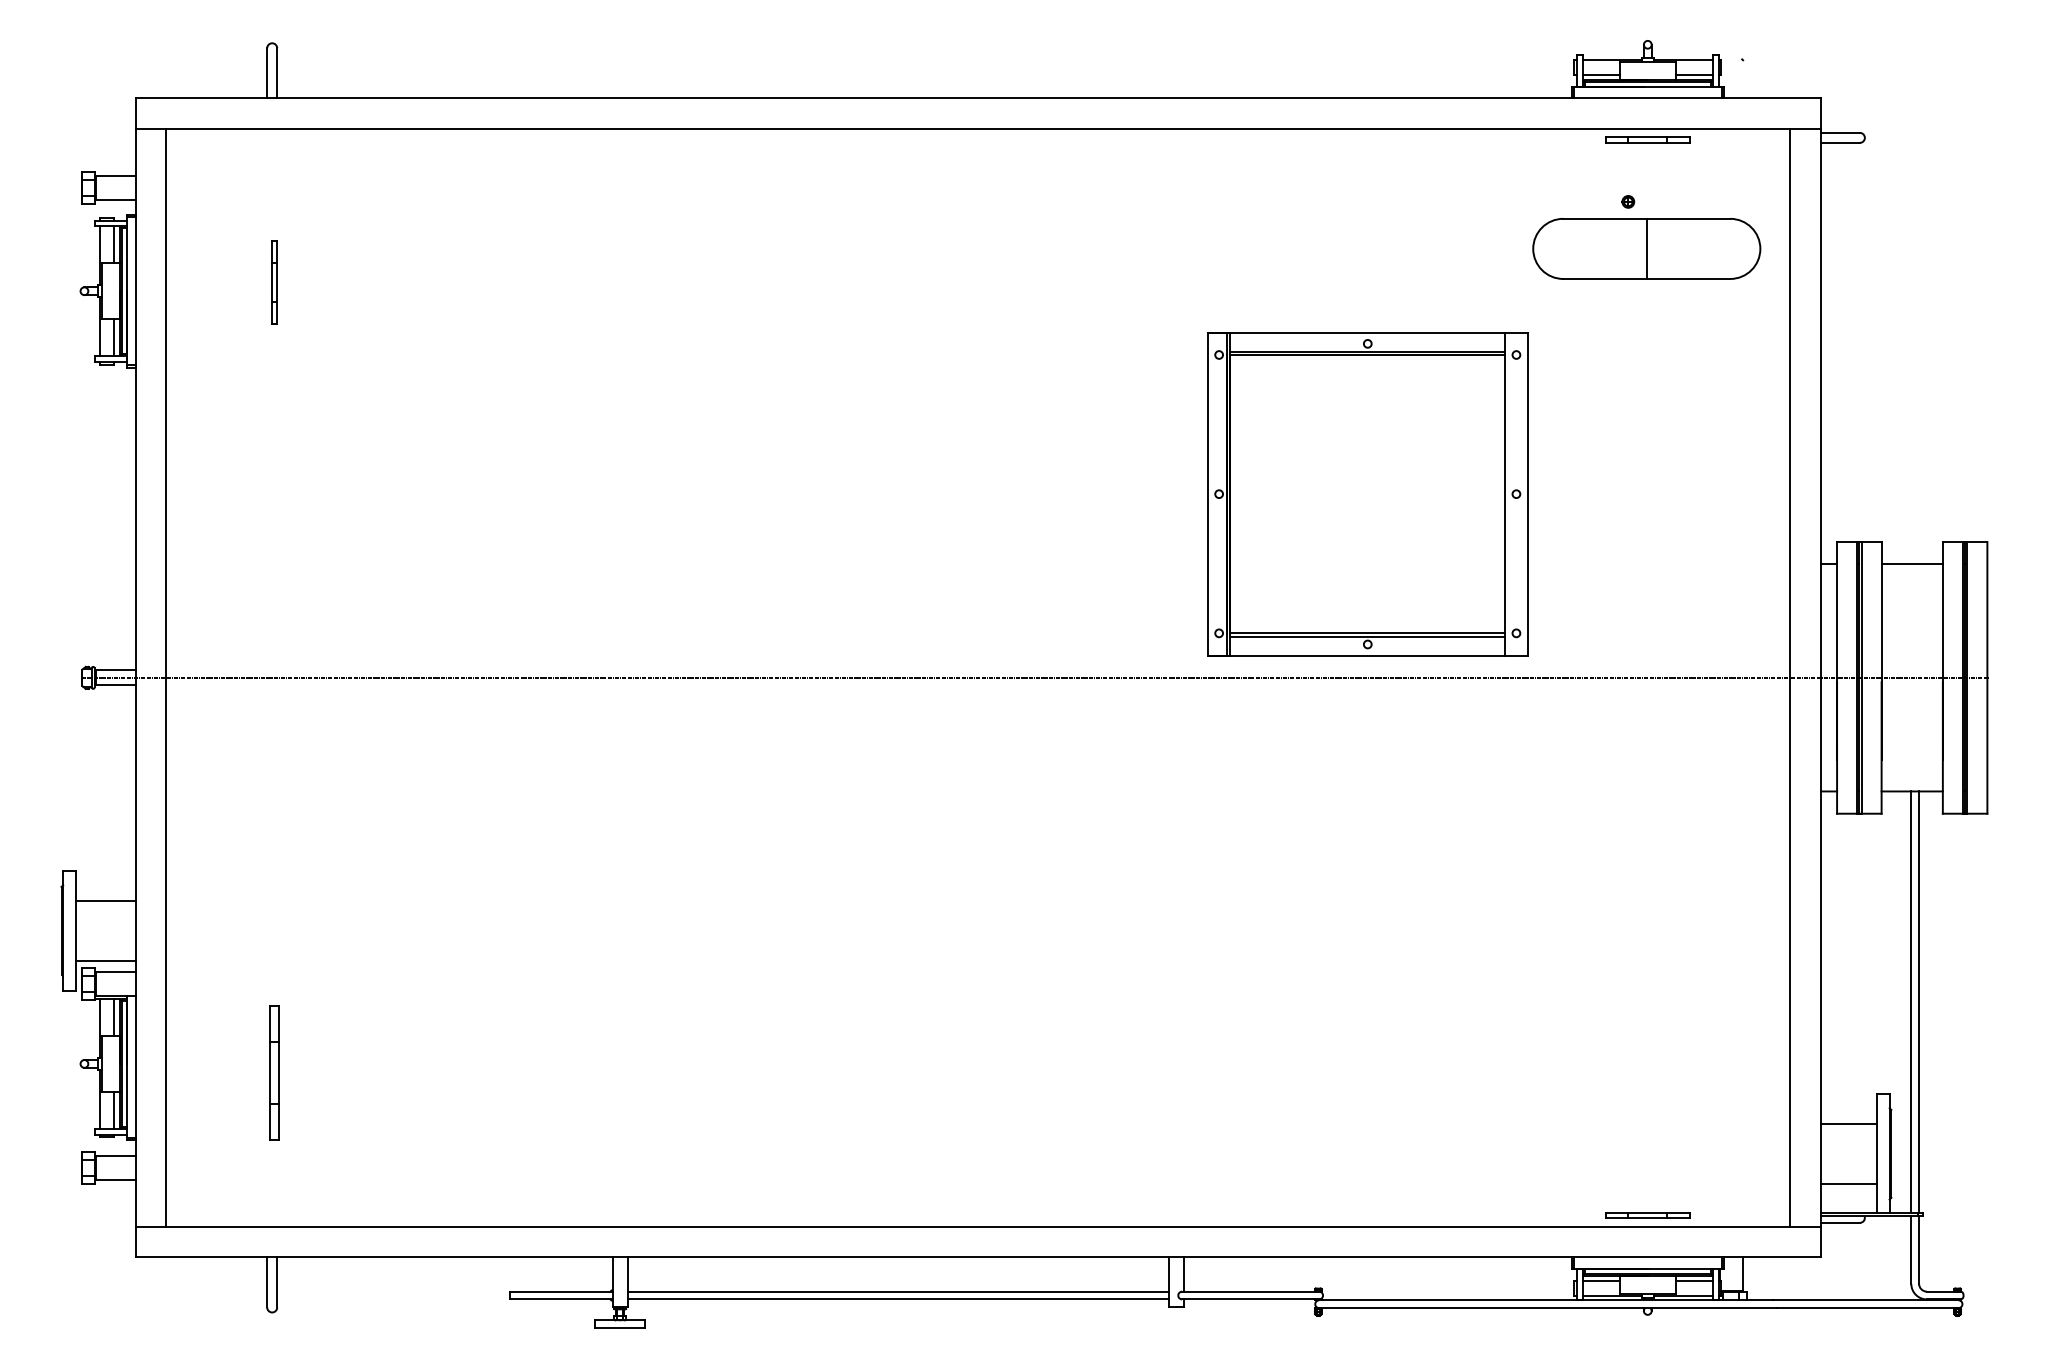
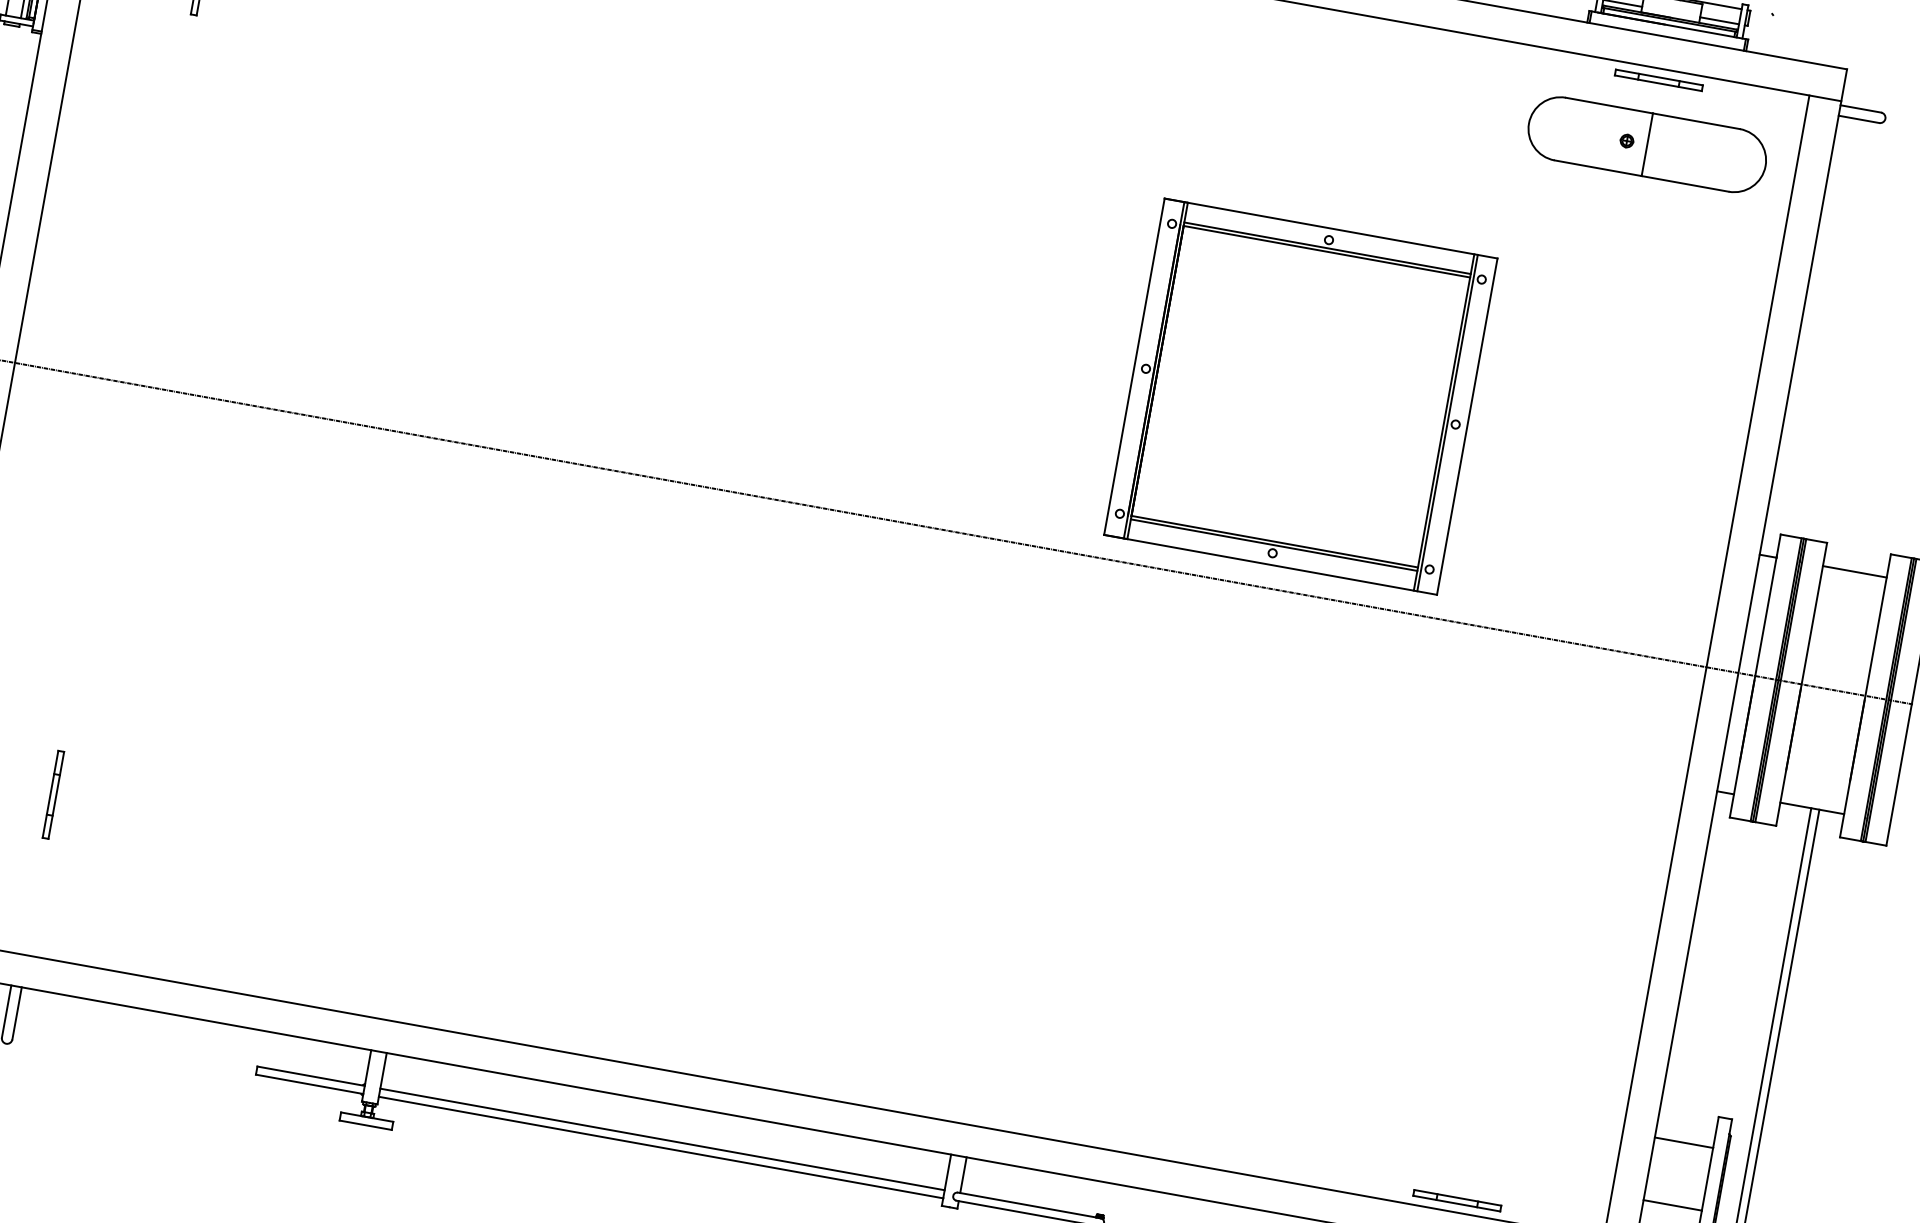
part: (1646, 248) -> (1647, 144), moved
line: (1508, 493) -> (1447, 422), added
part: (274, 1072) -> (53, 794), size x0.62

